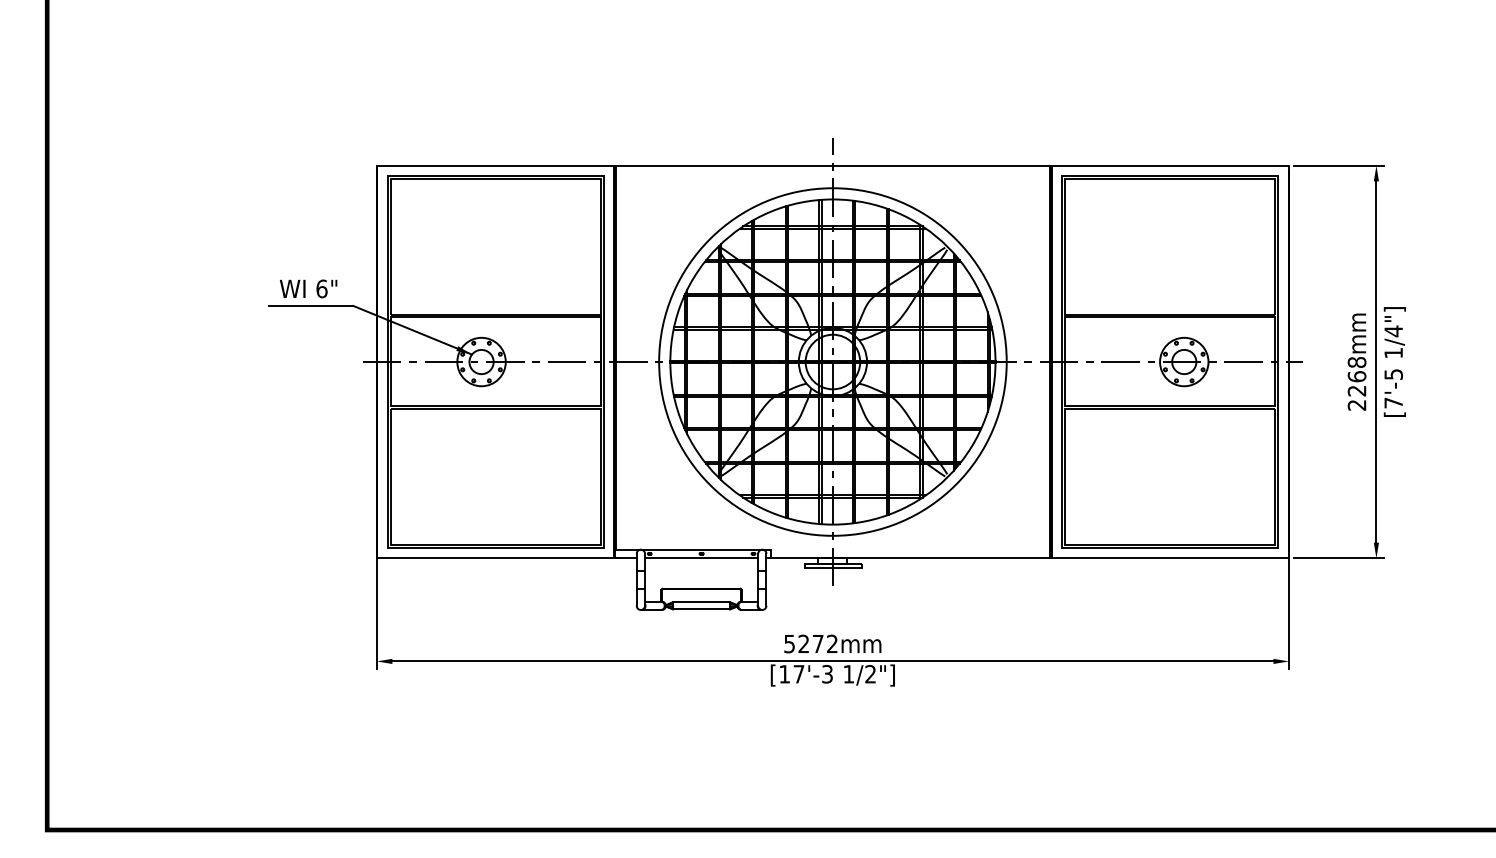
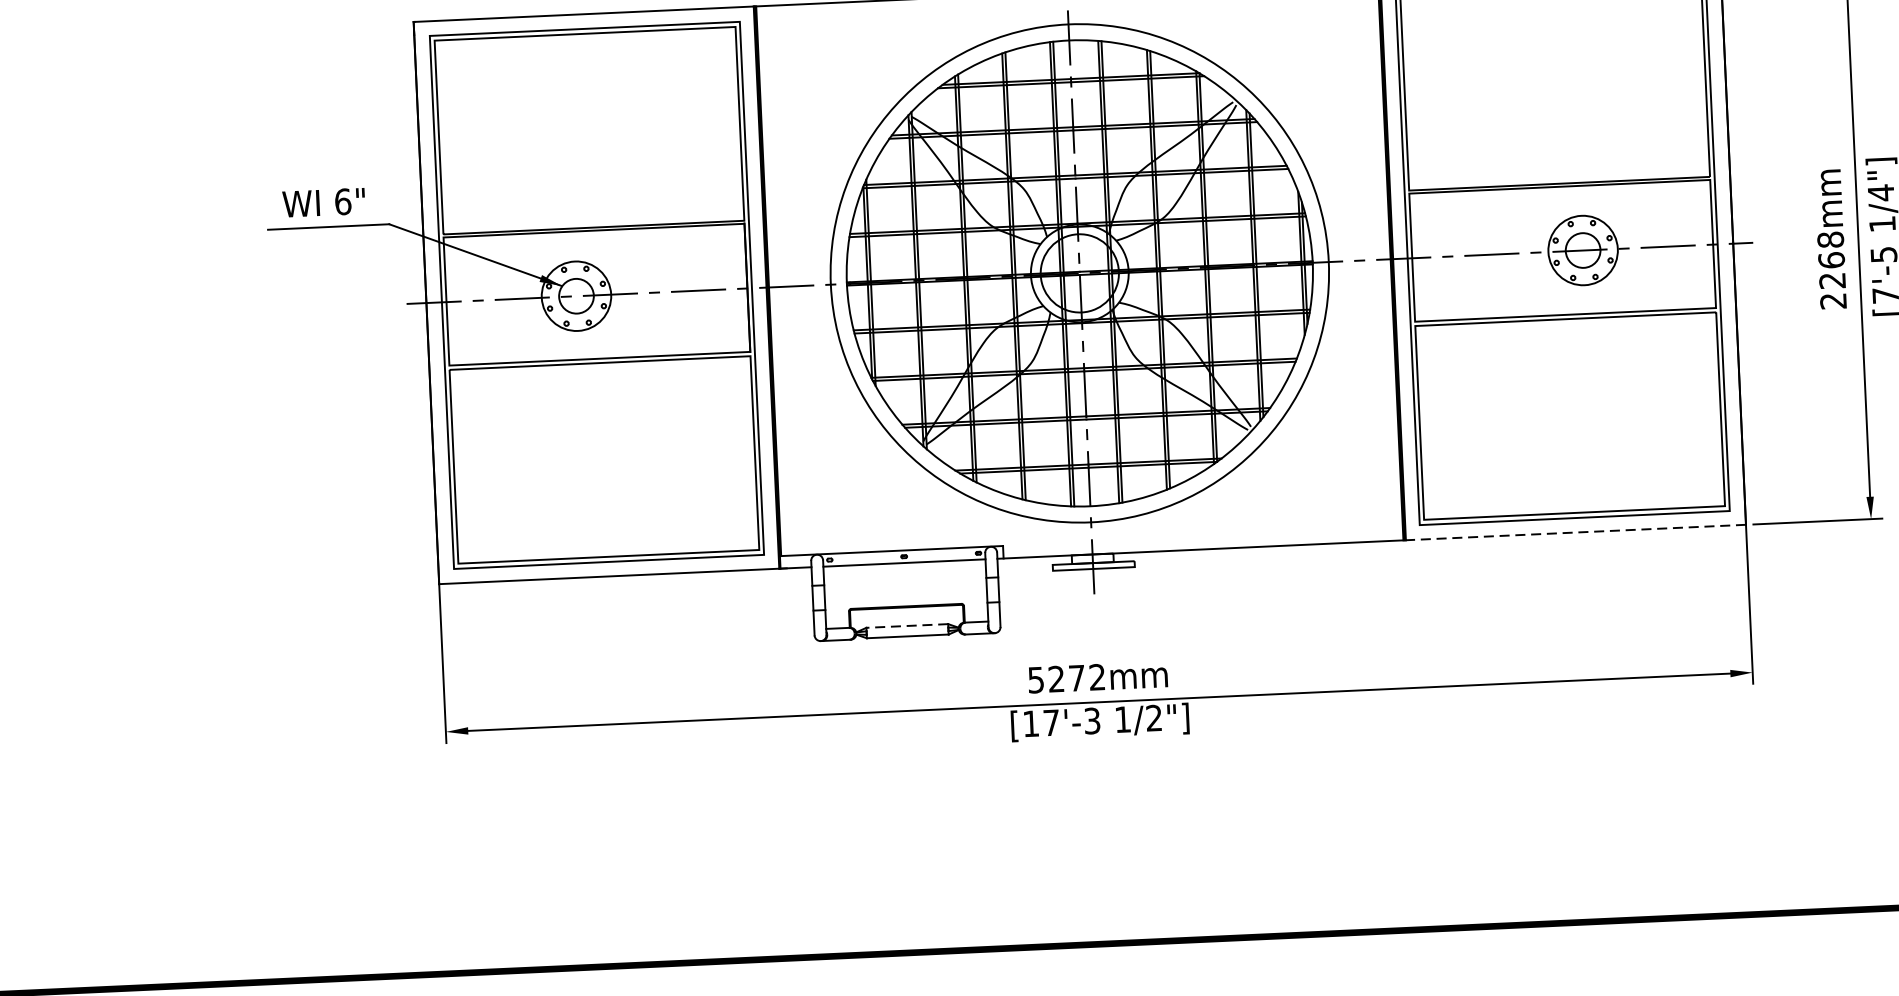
line: (1170, 558) -> (1576, 532), solid -> dashed
line: (701, 602) -> (907, 626), solid -> dashed

